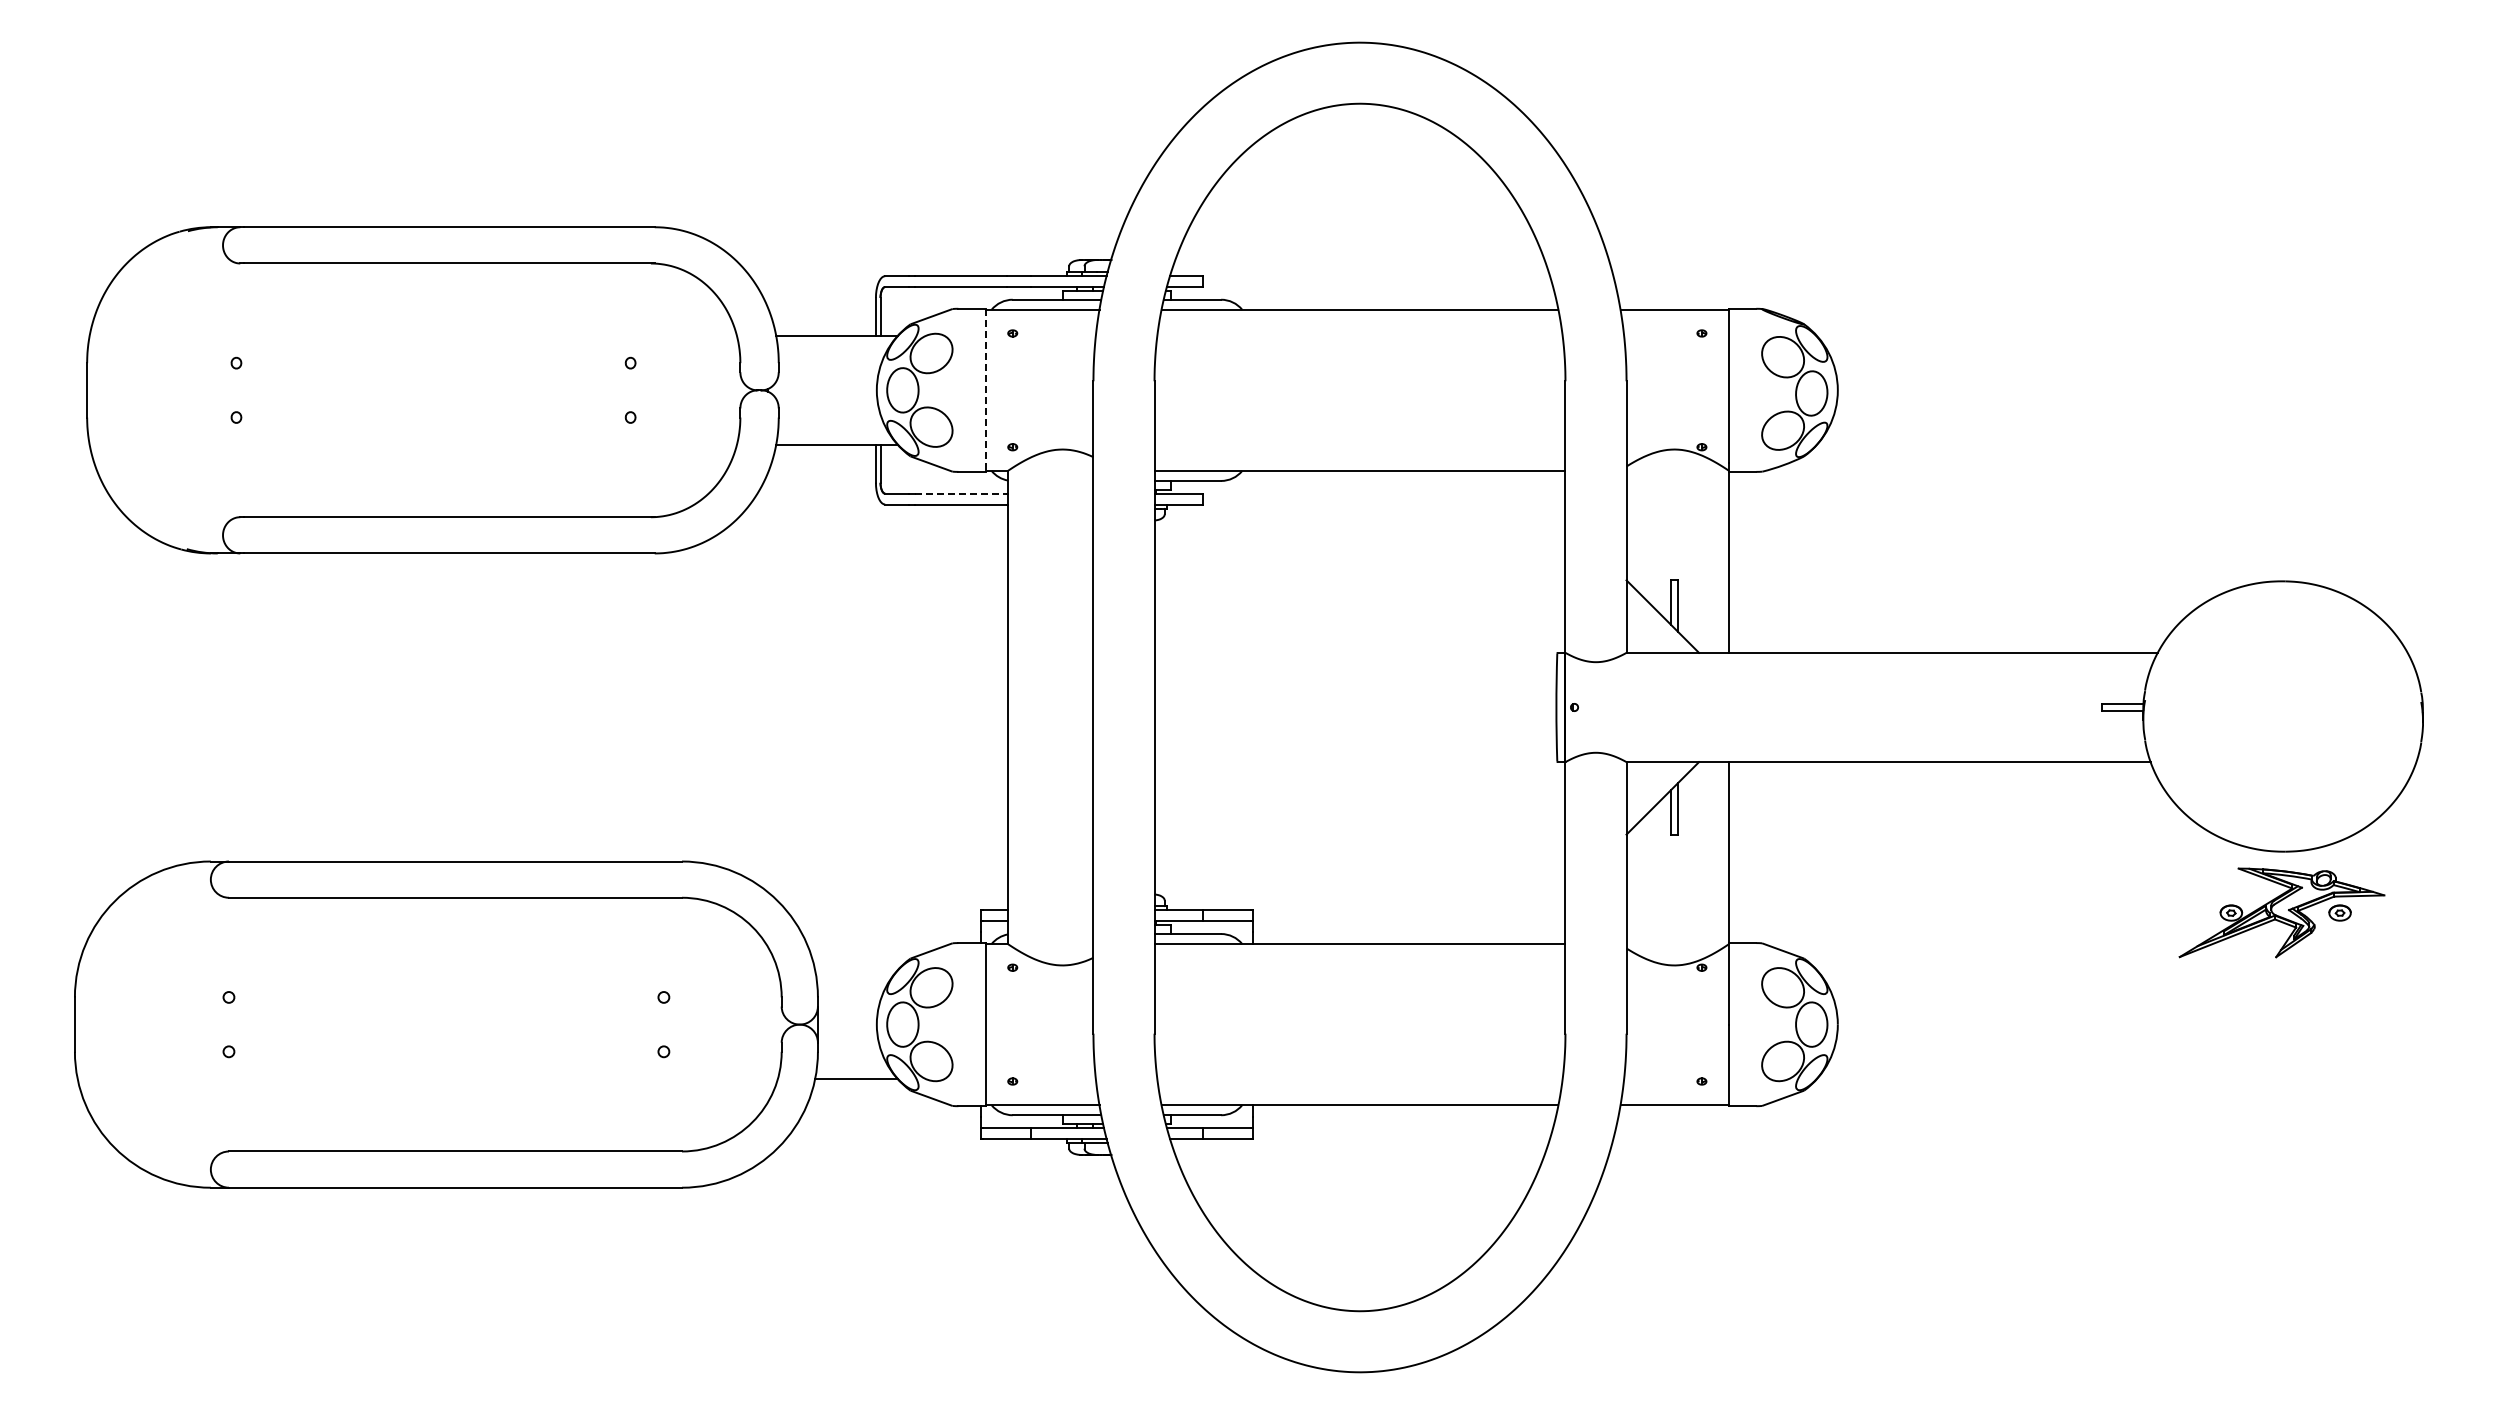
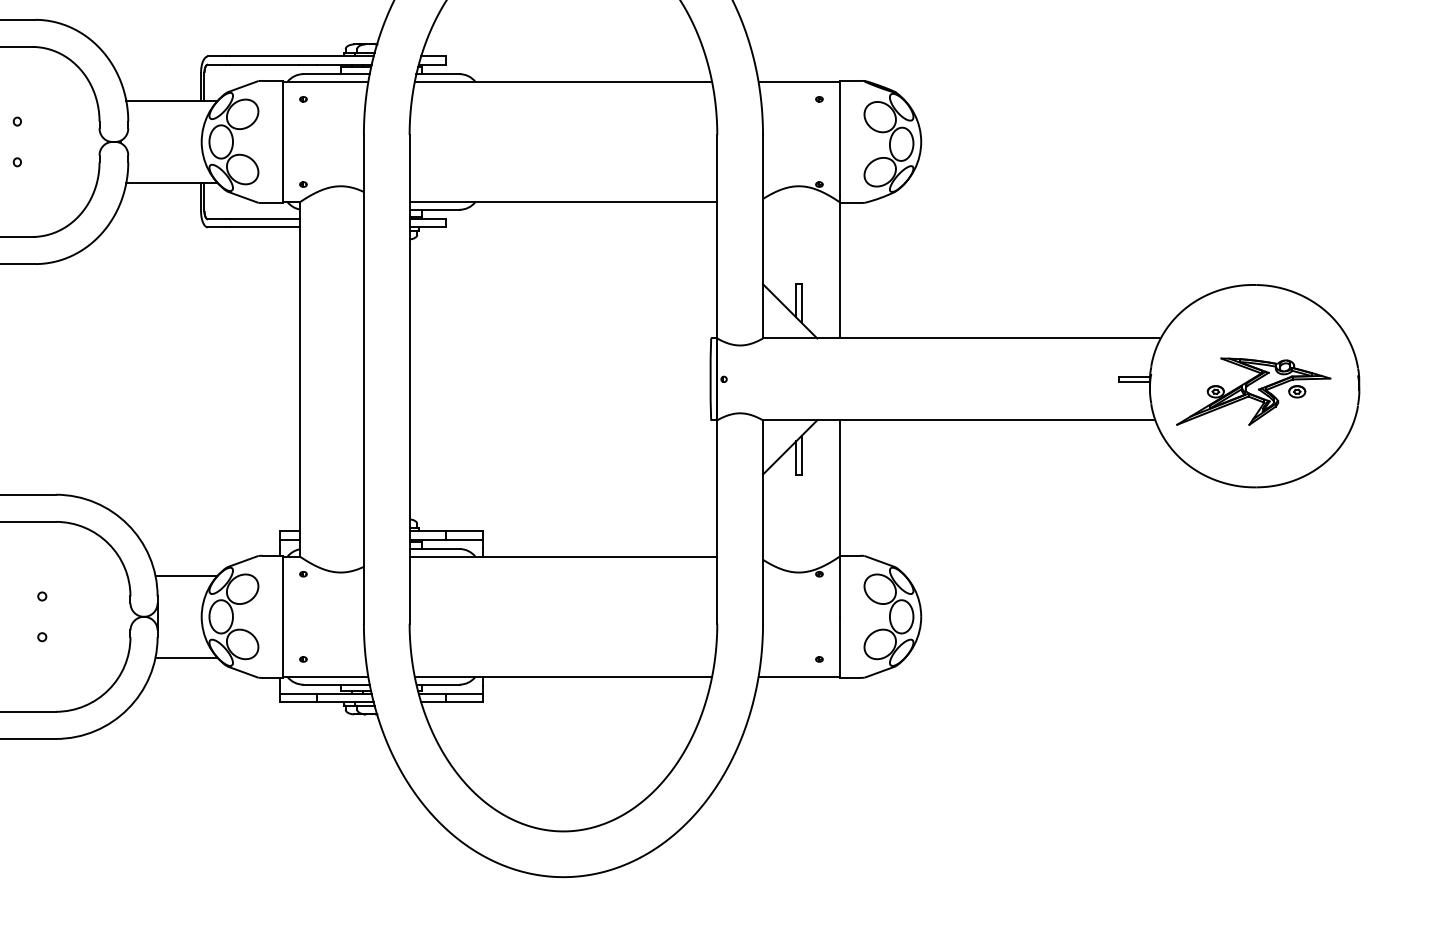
line: (985, 390) -> (283, 142), dashed -> solid
line: (961, 493) -> (265, 219), dashed -> solid
part: (2281, 912) -> (1253, 391), moved
line: (856, 970) -> (186, 576), added

